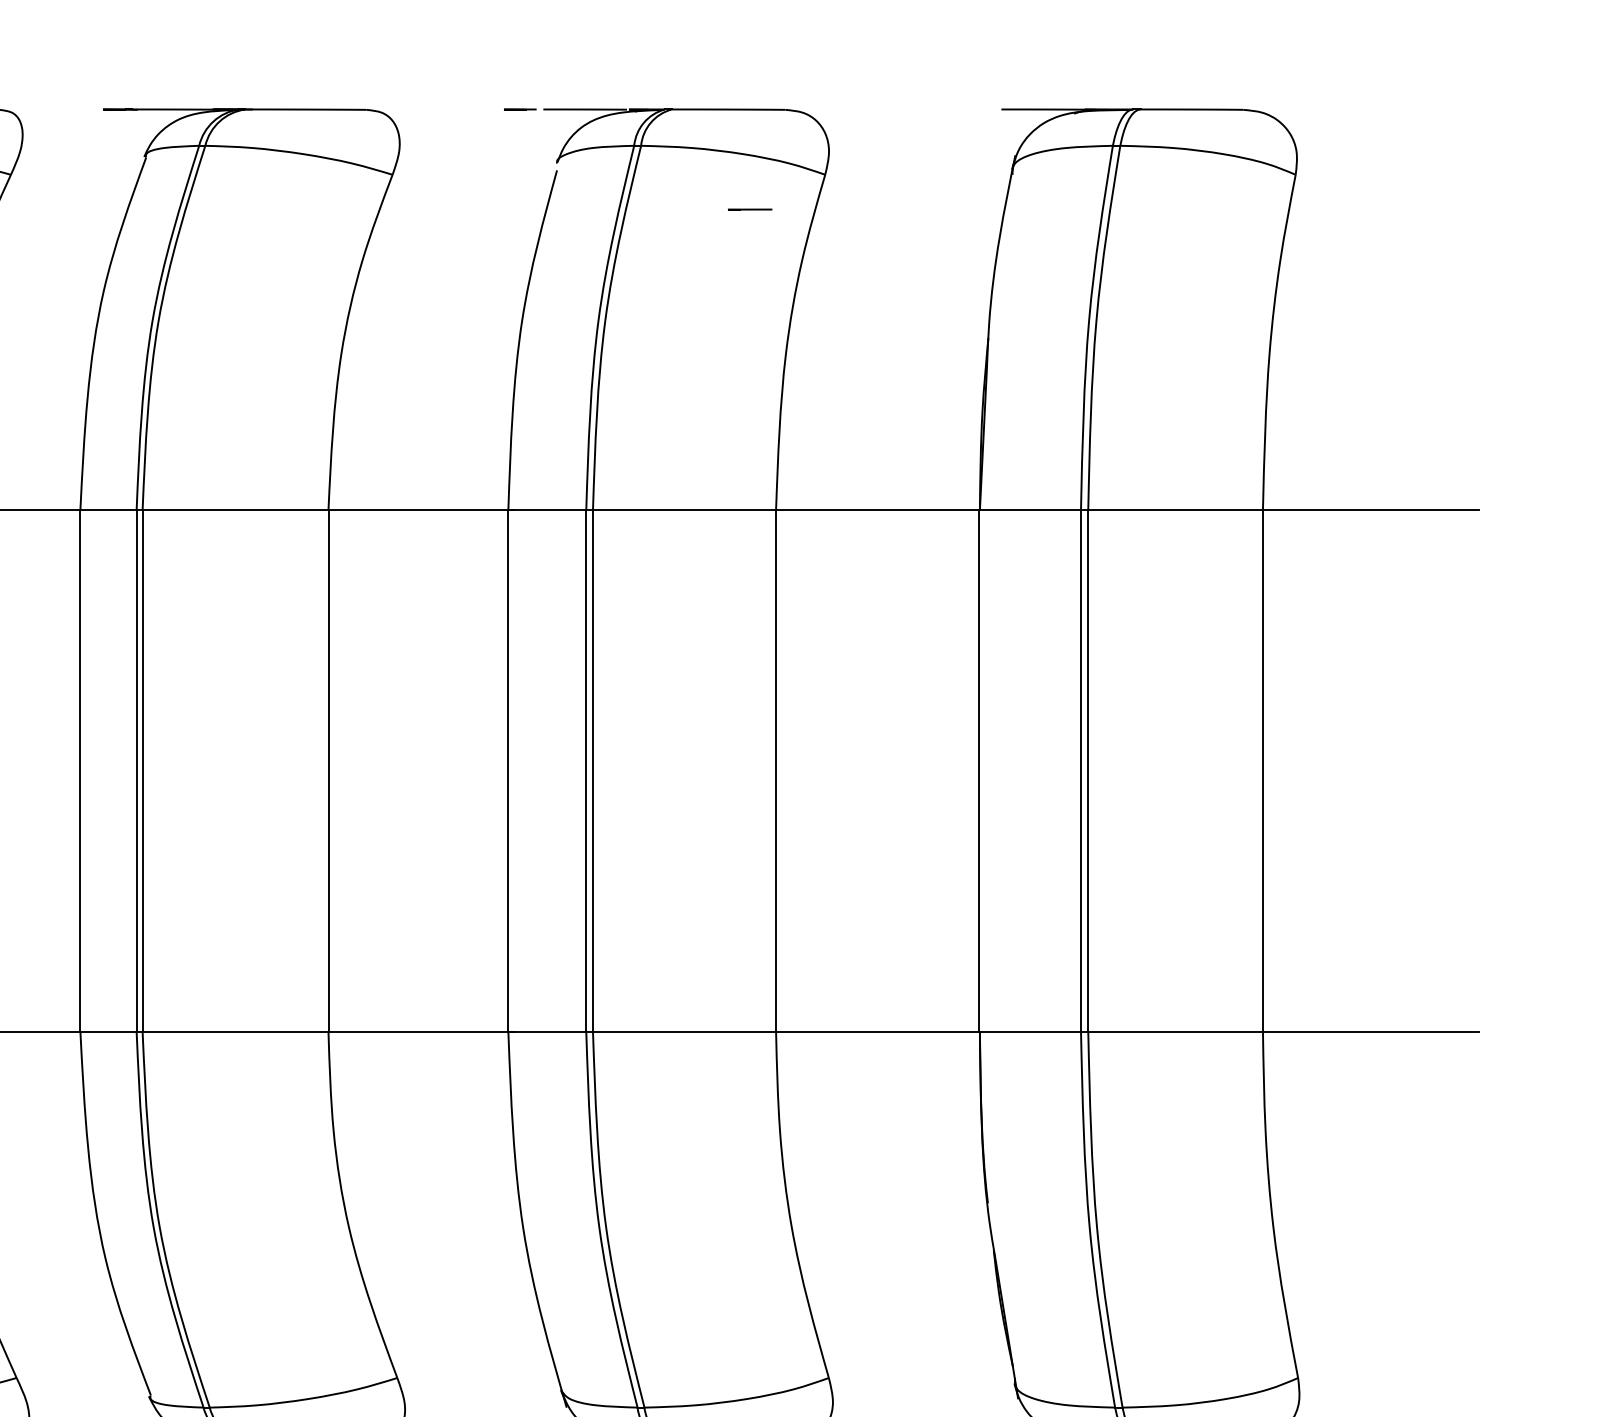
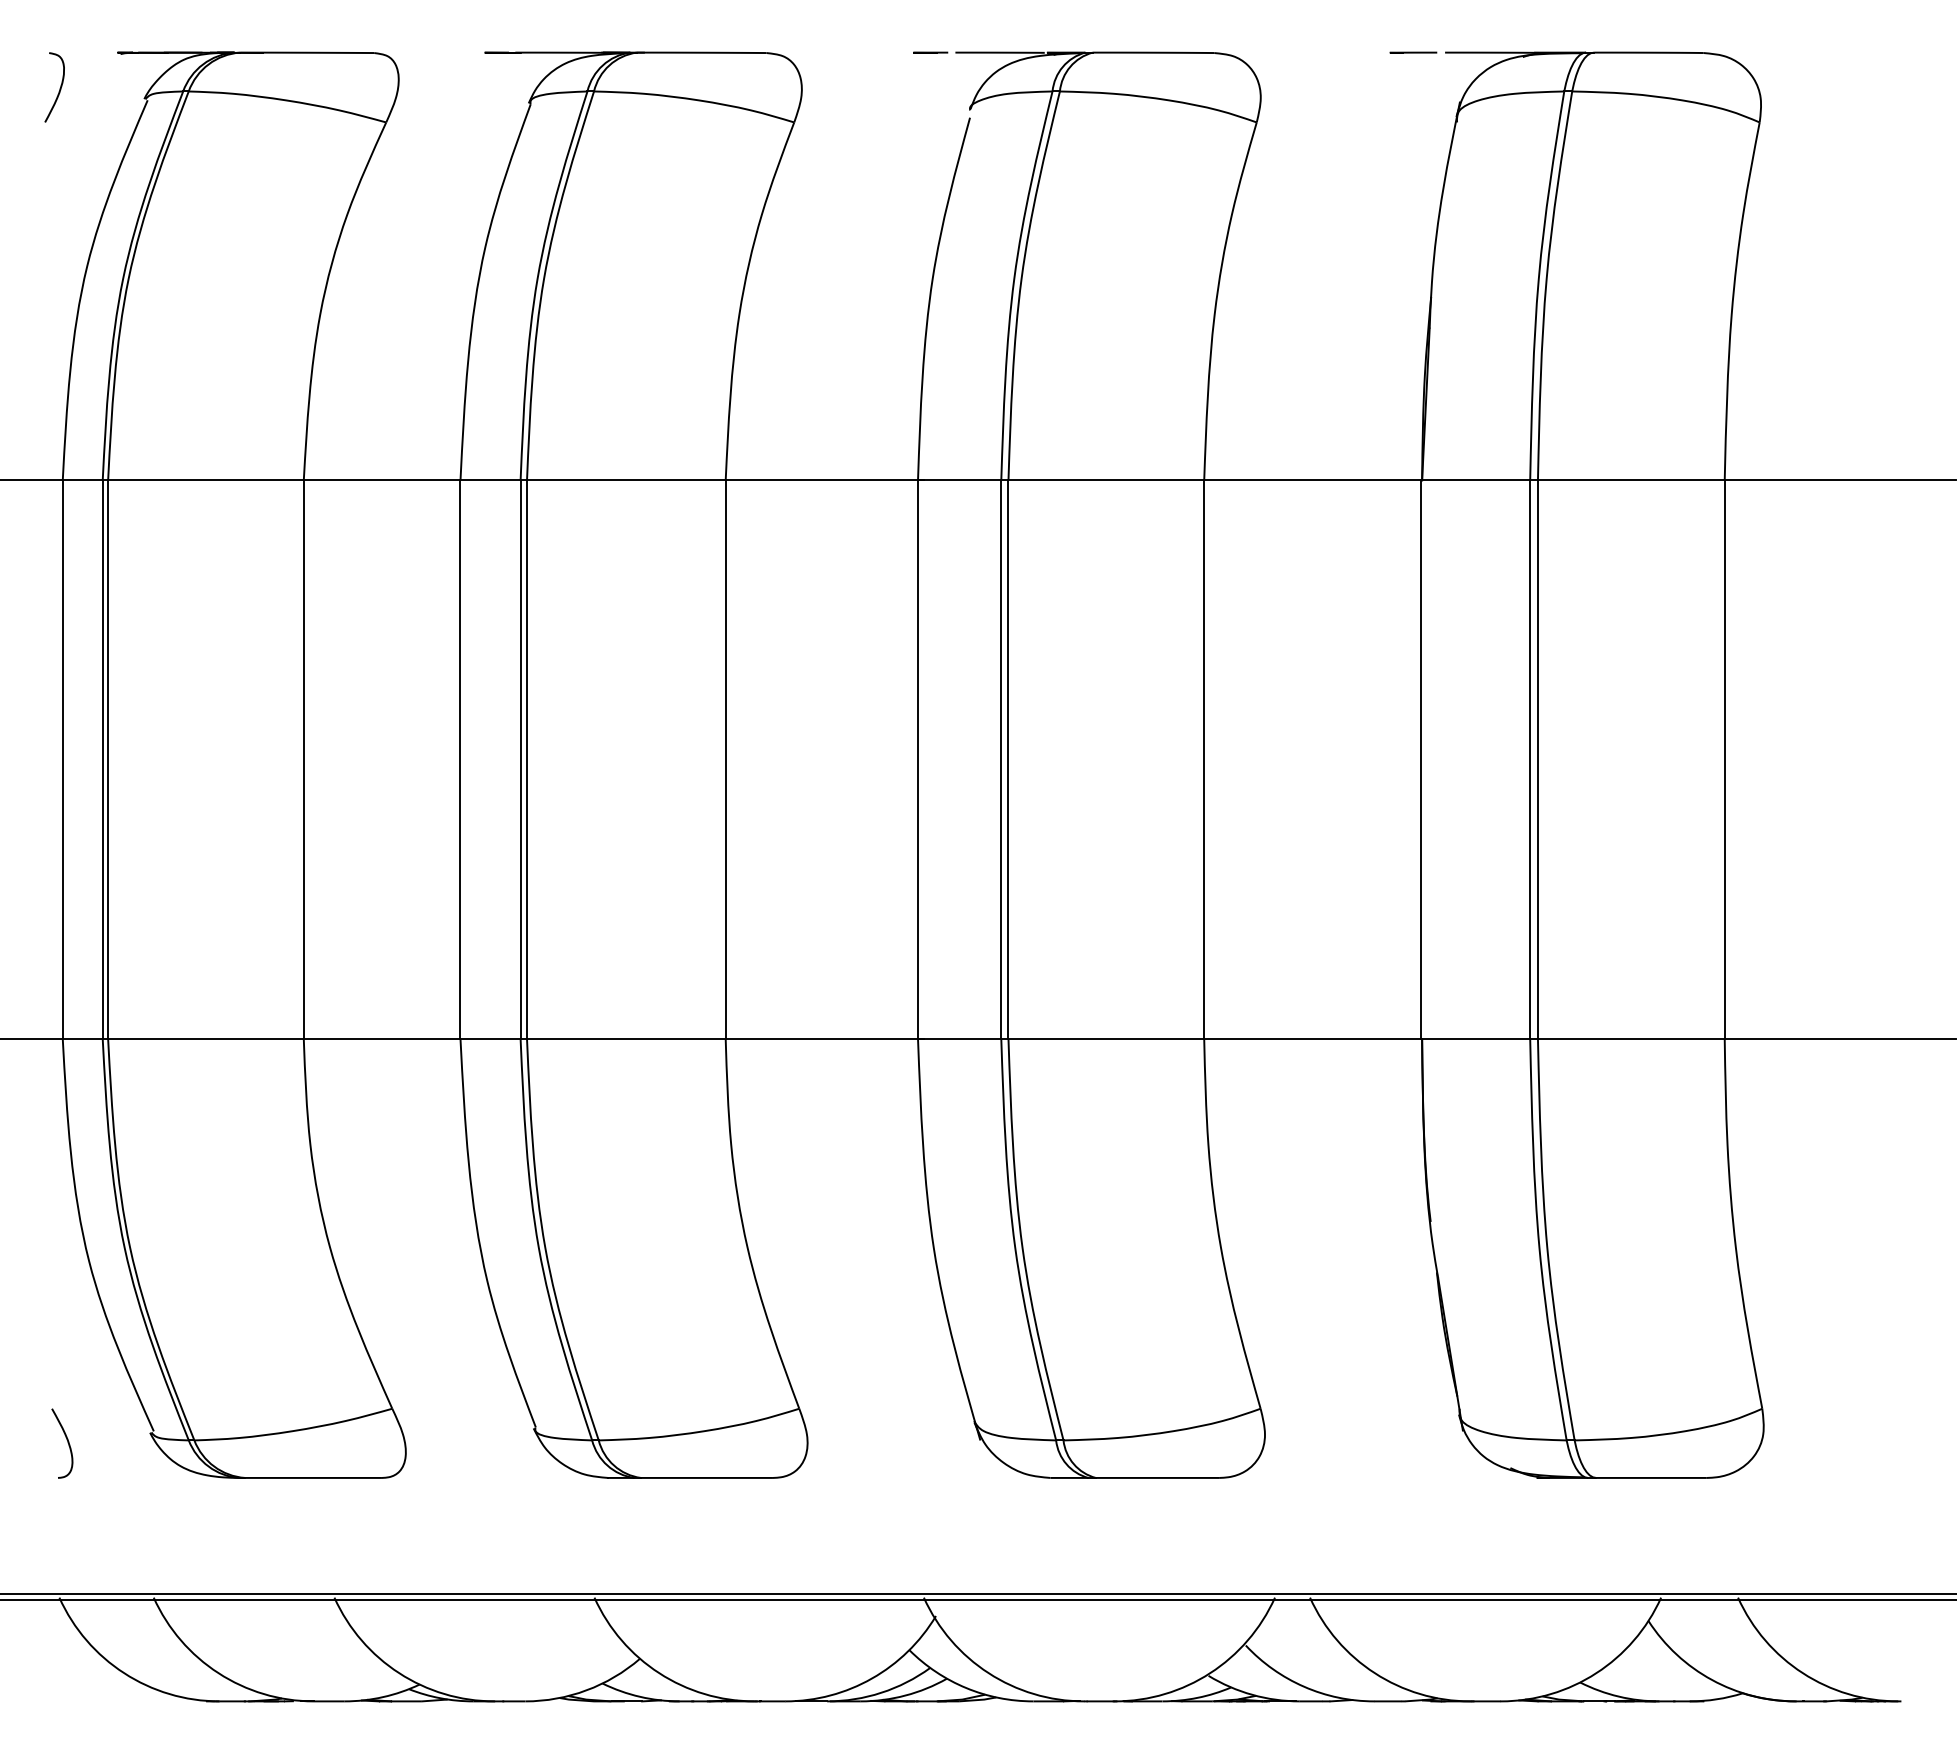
line: (750, 209) -> (1413, 52), moved

